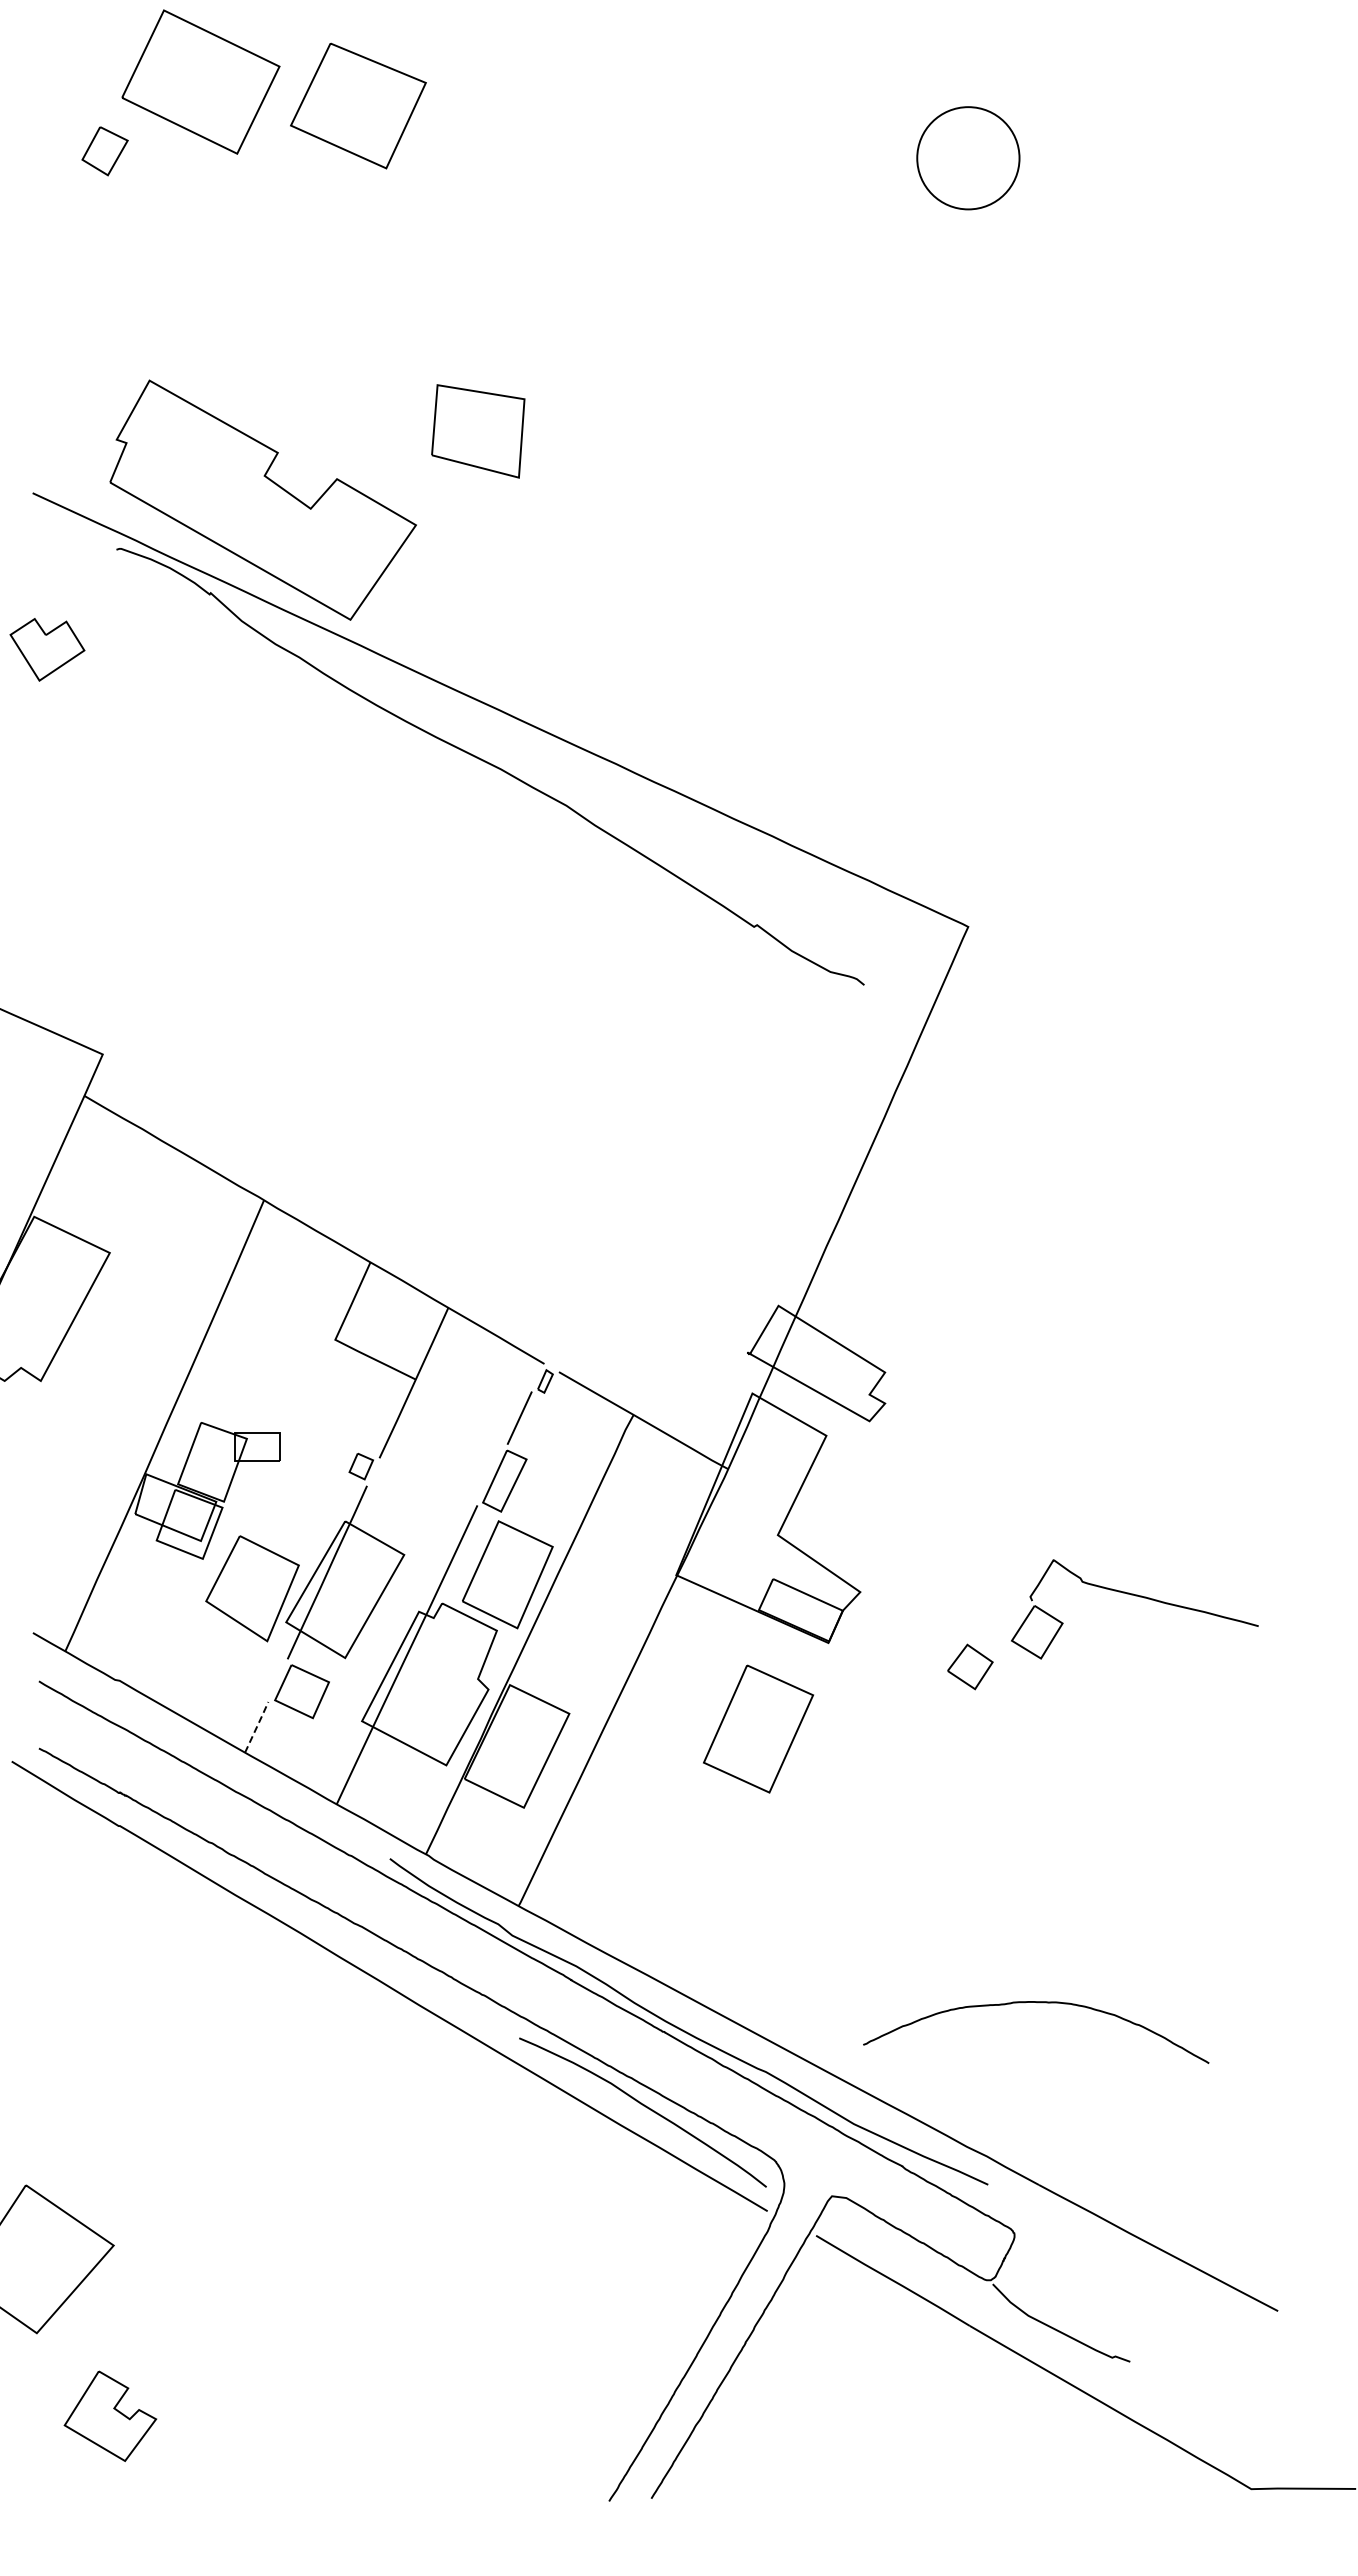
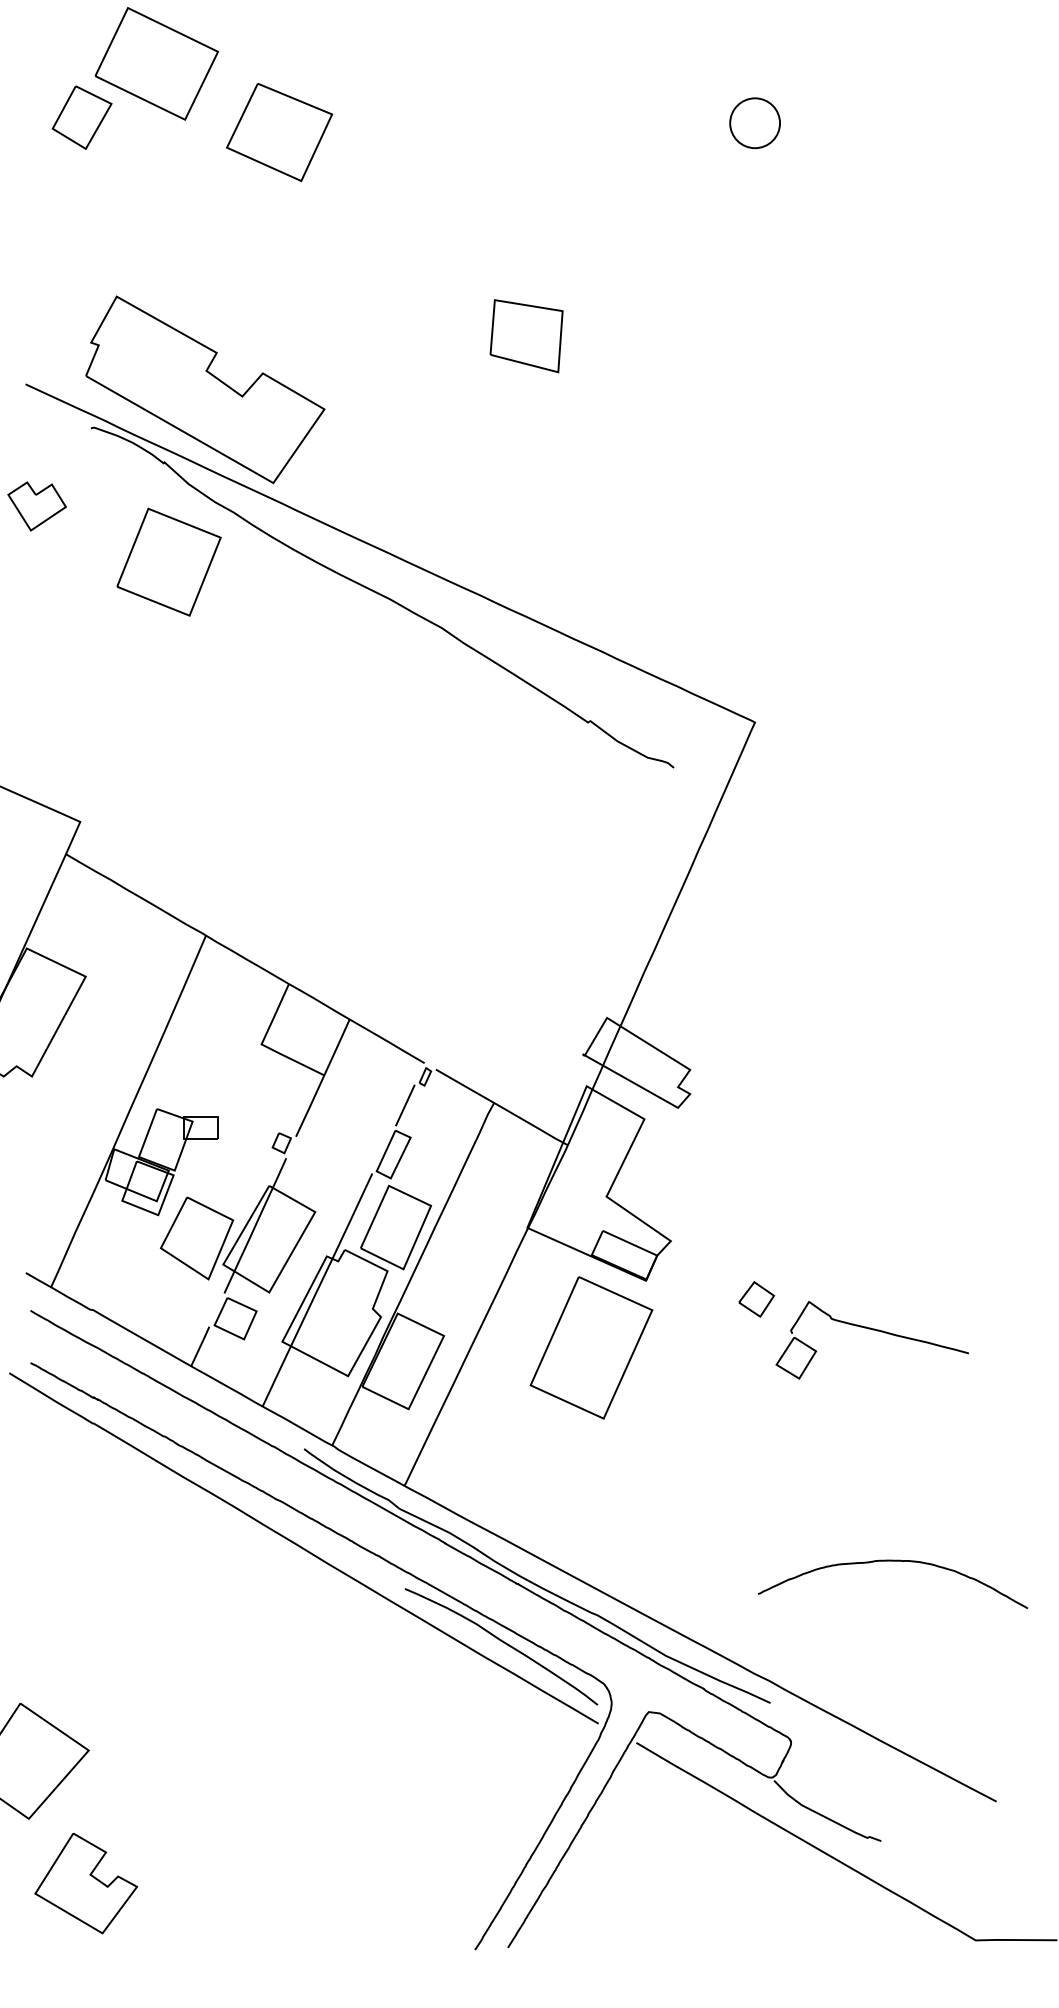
part: (358, 105) -> (279, 132), moved
part: (104, 151) -> (81, 117), size x1.67
circle: (968, 158) -> (755, 123), size x0.62
part: (478, 431) -> (526, 336), moved
part: (216, 720) -> (168, 561), added
part: (1139, 1597) -> (876, 1331), moved
line: (257, 1726) -> (200, 1345), dashed -> solid
part: (758, 1728) -> (591, 1347), size x1.43
curve: (1037, 2003) -> (893, 1561), moved
part: (110, 2416) -> (86, 1883), size x1.43

